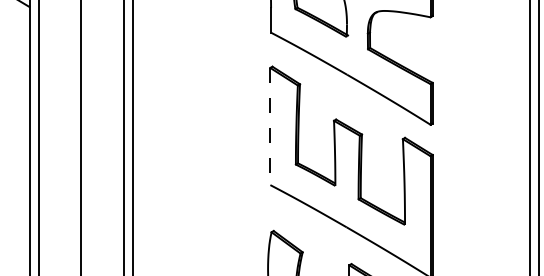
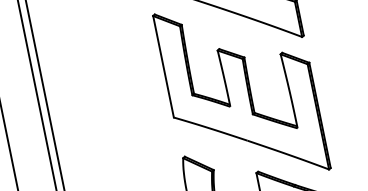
line: (270, 126) -> (163, 66), dashed -> solid

